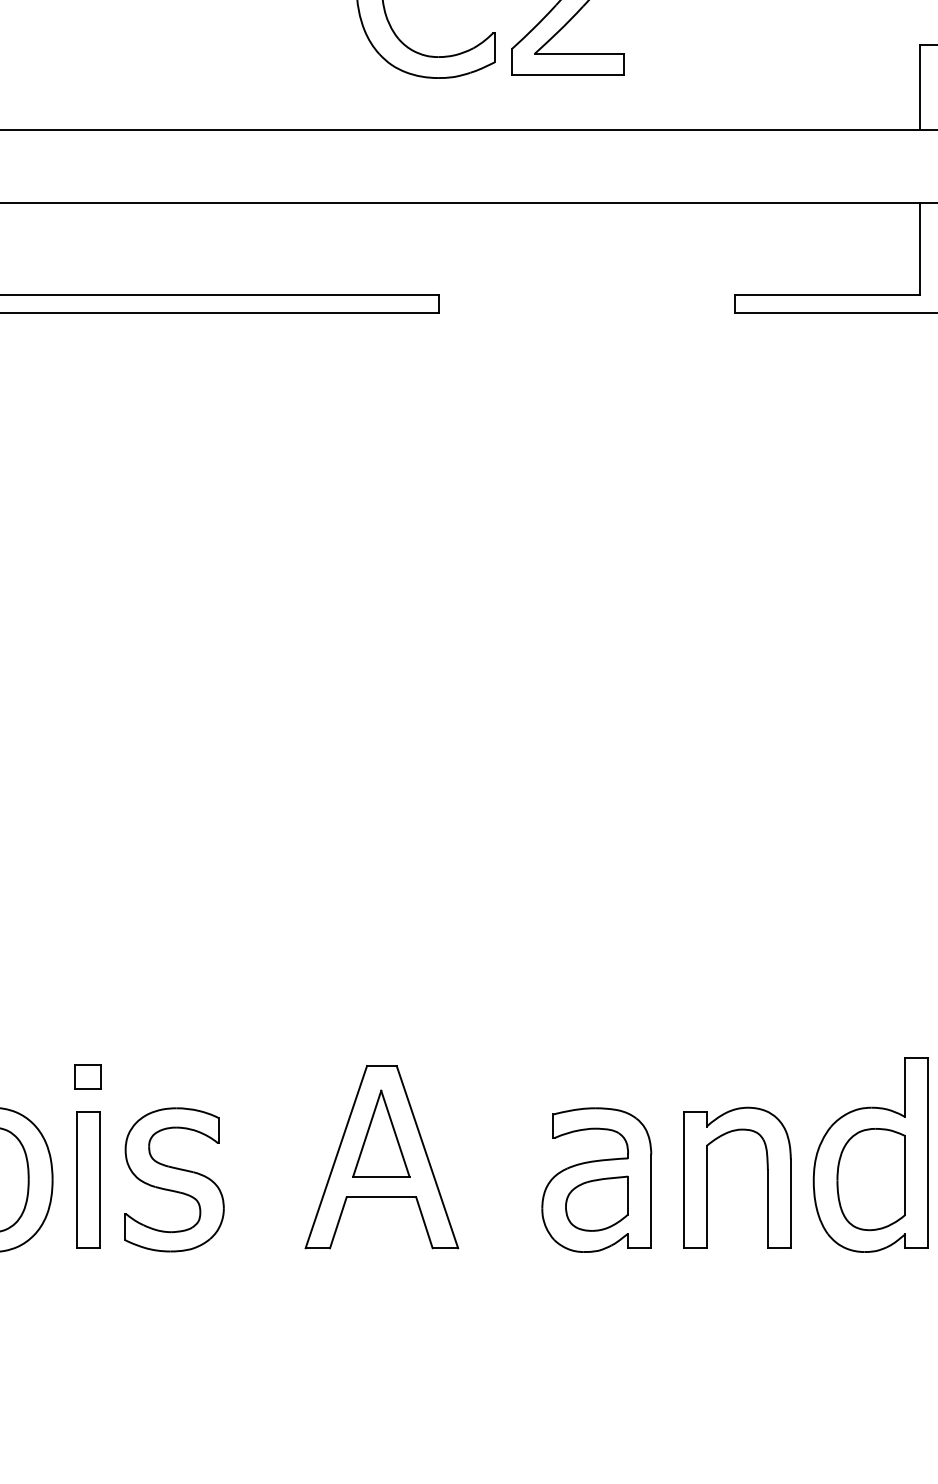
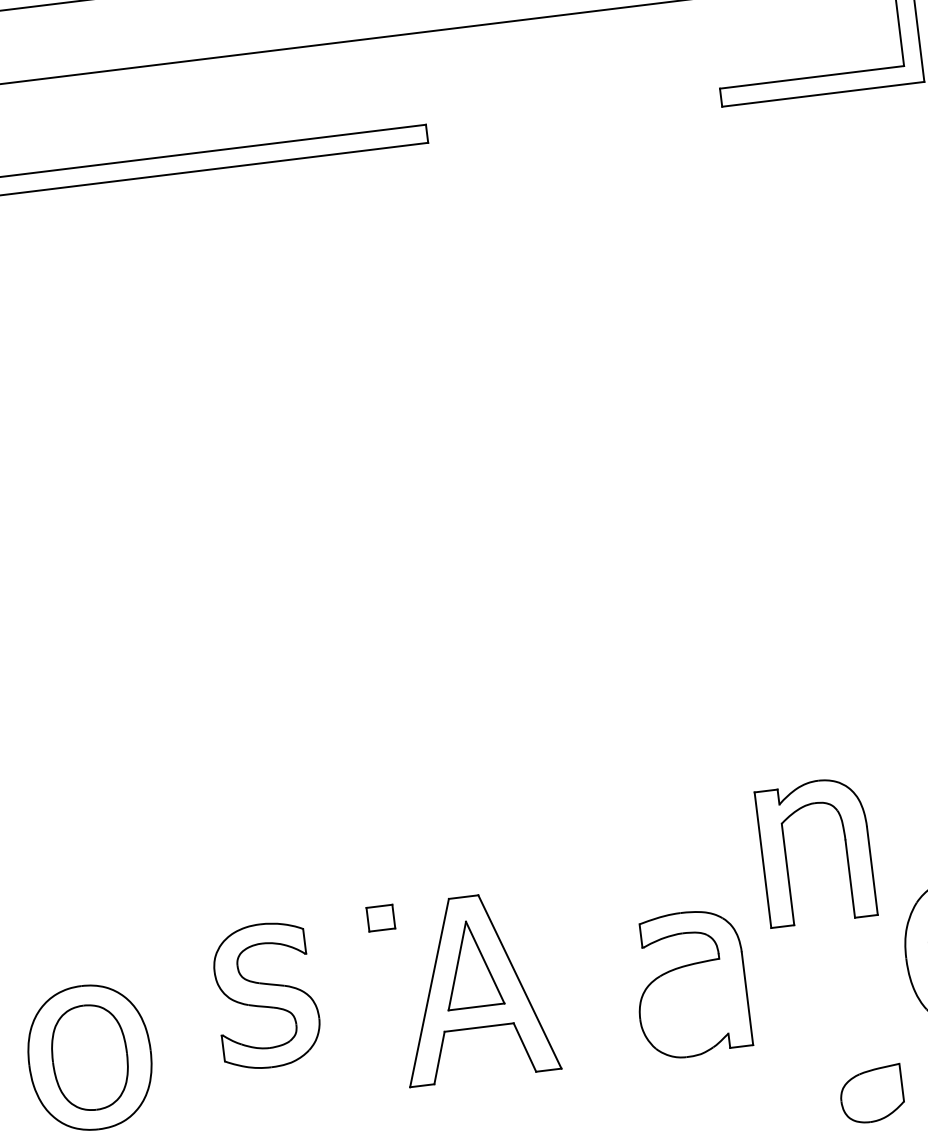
part: (87, 1076) -> (380, 917), moved
part: (707, 1177) -> (786, 854), moved
part: (88, 1179) -> (186, 1045), removed
part: (174, 1179) -> (266, 995), moved
part: (596, 1203) -> (871, 1094), moved

